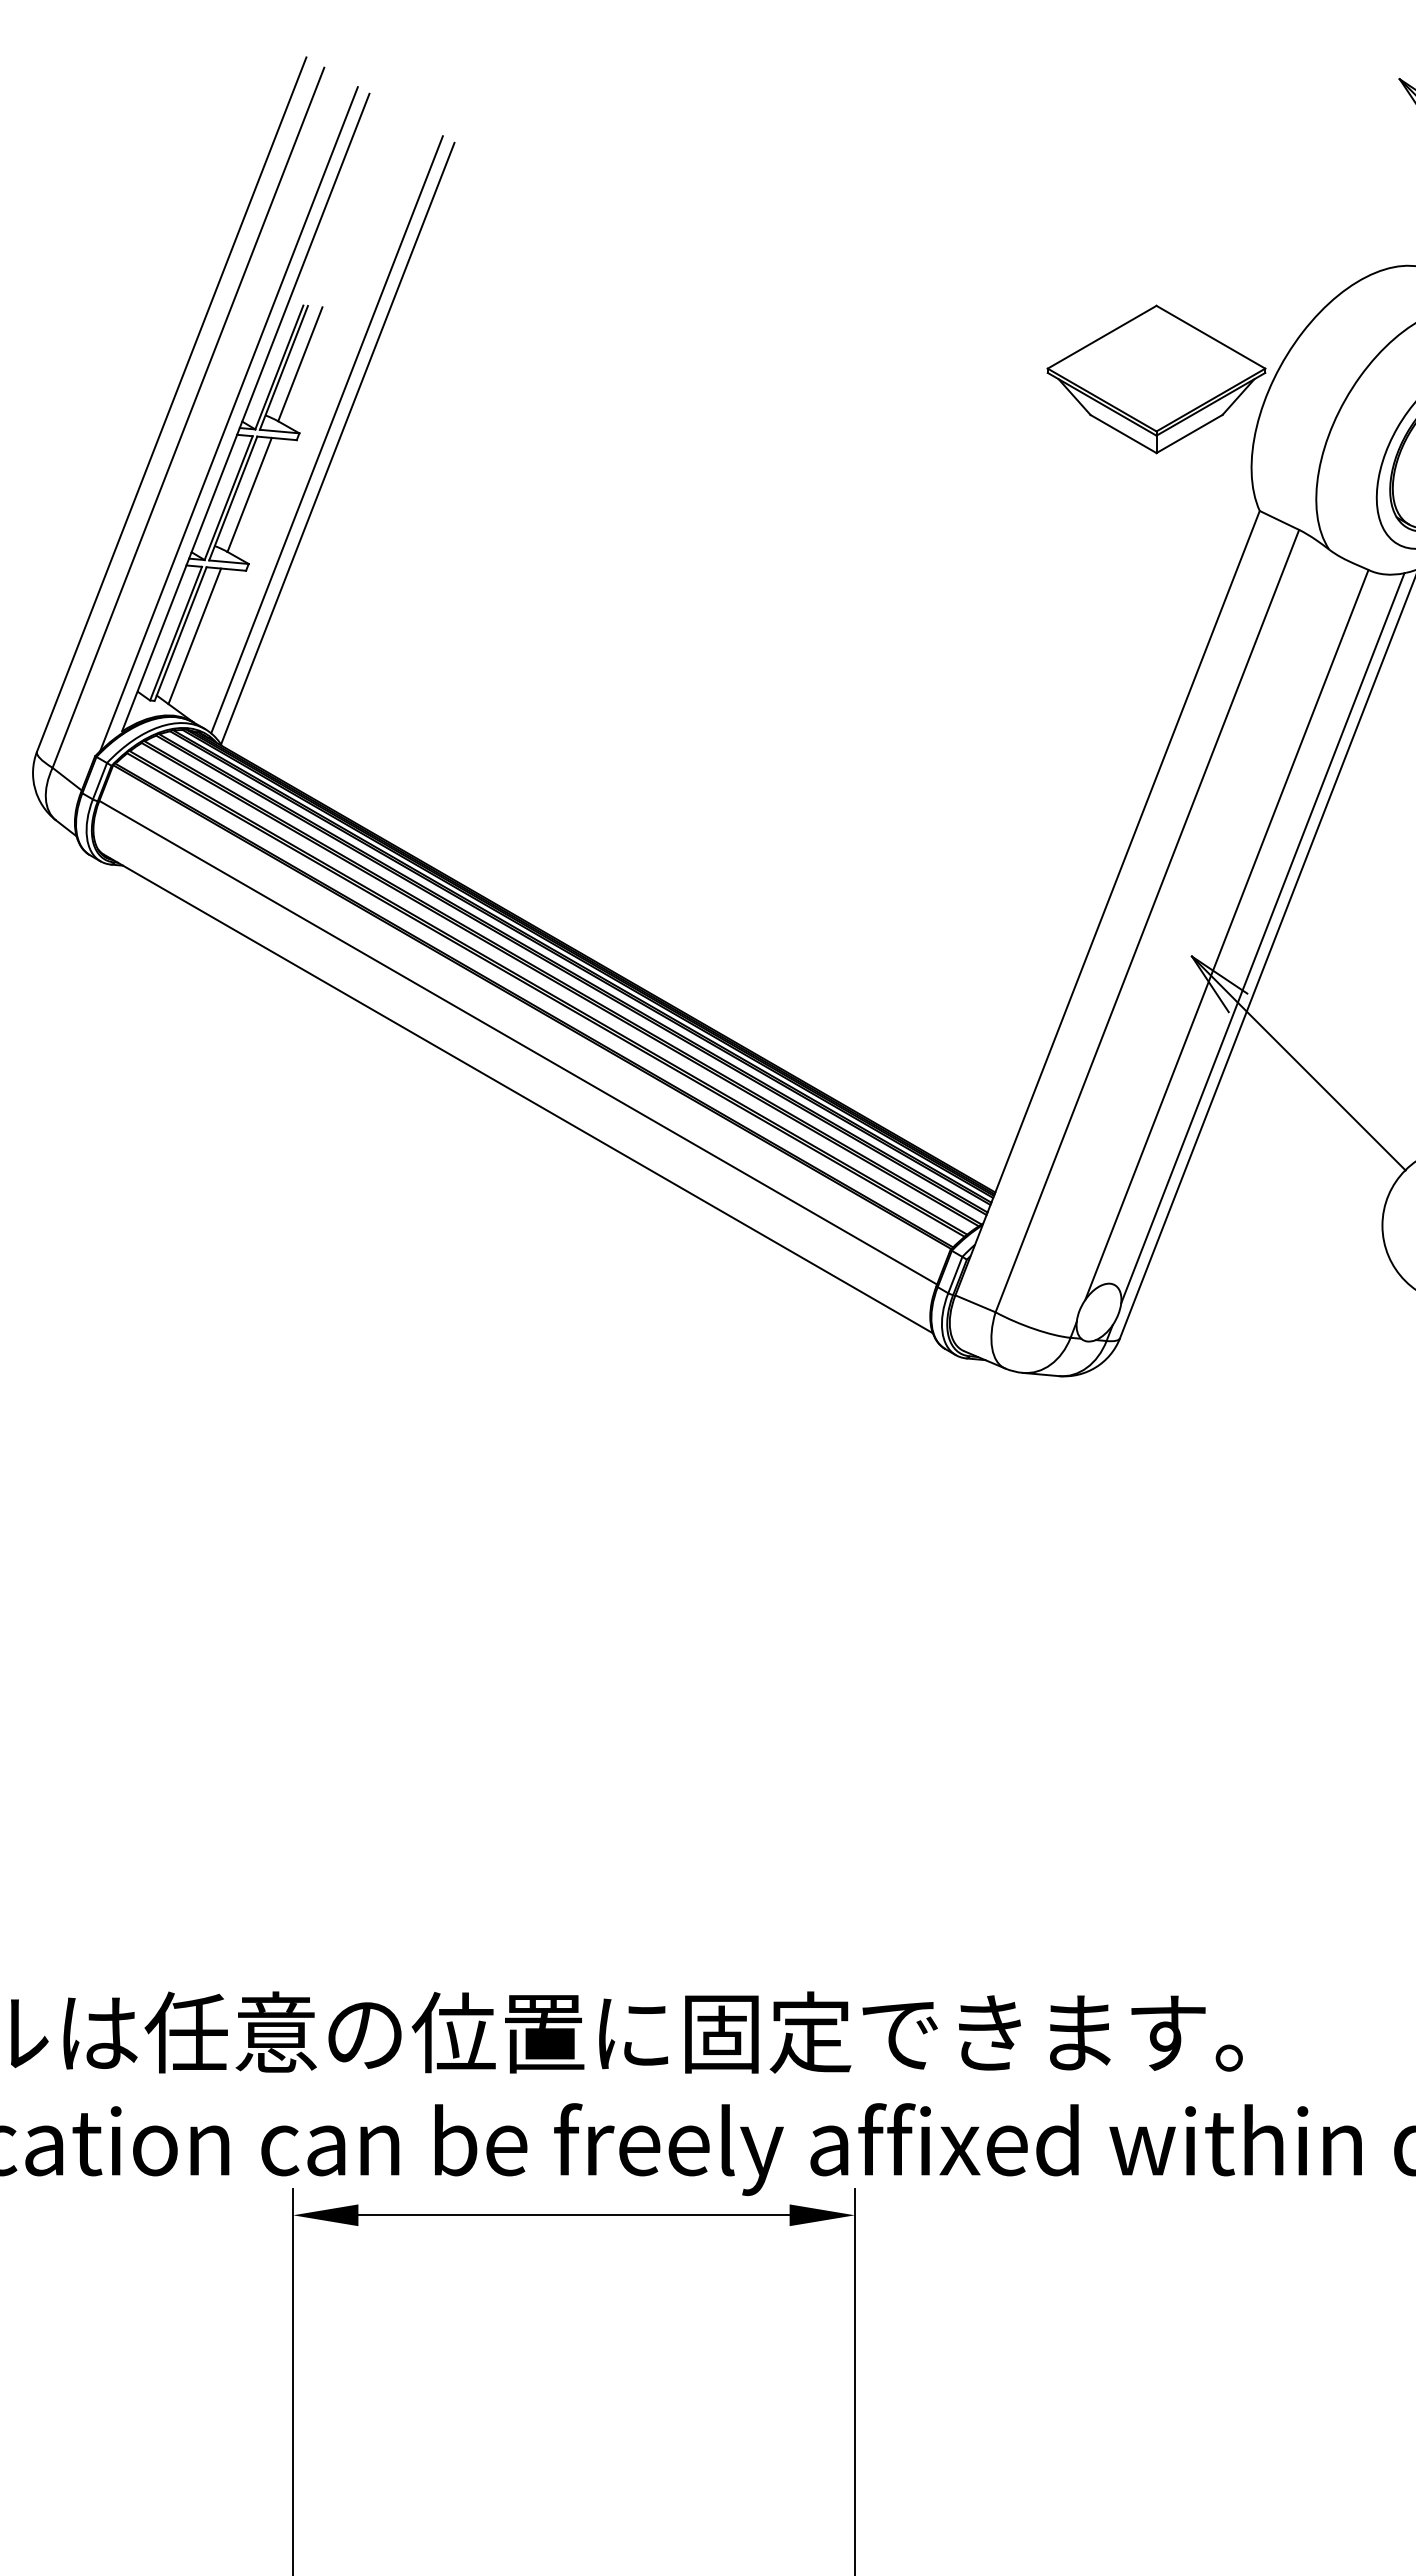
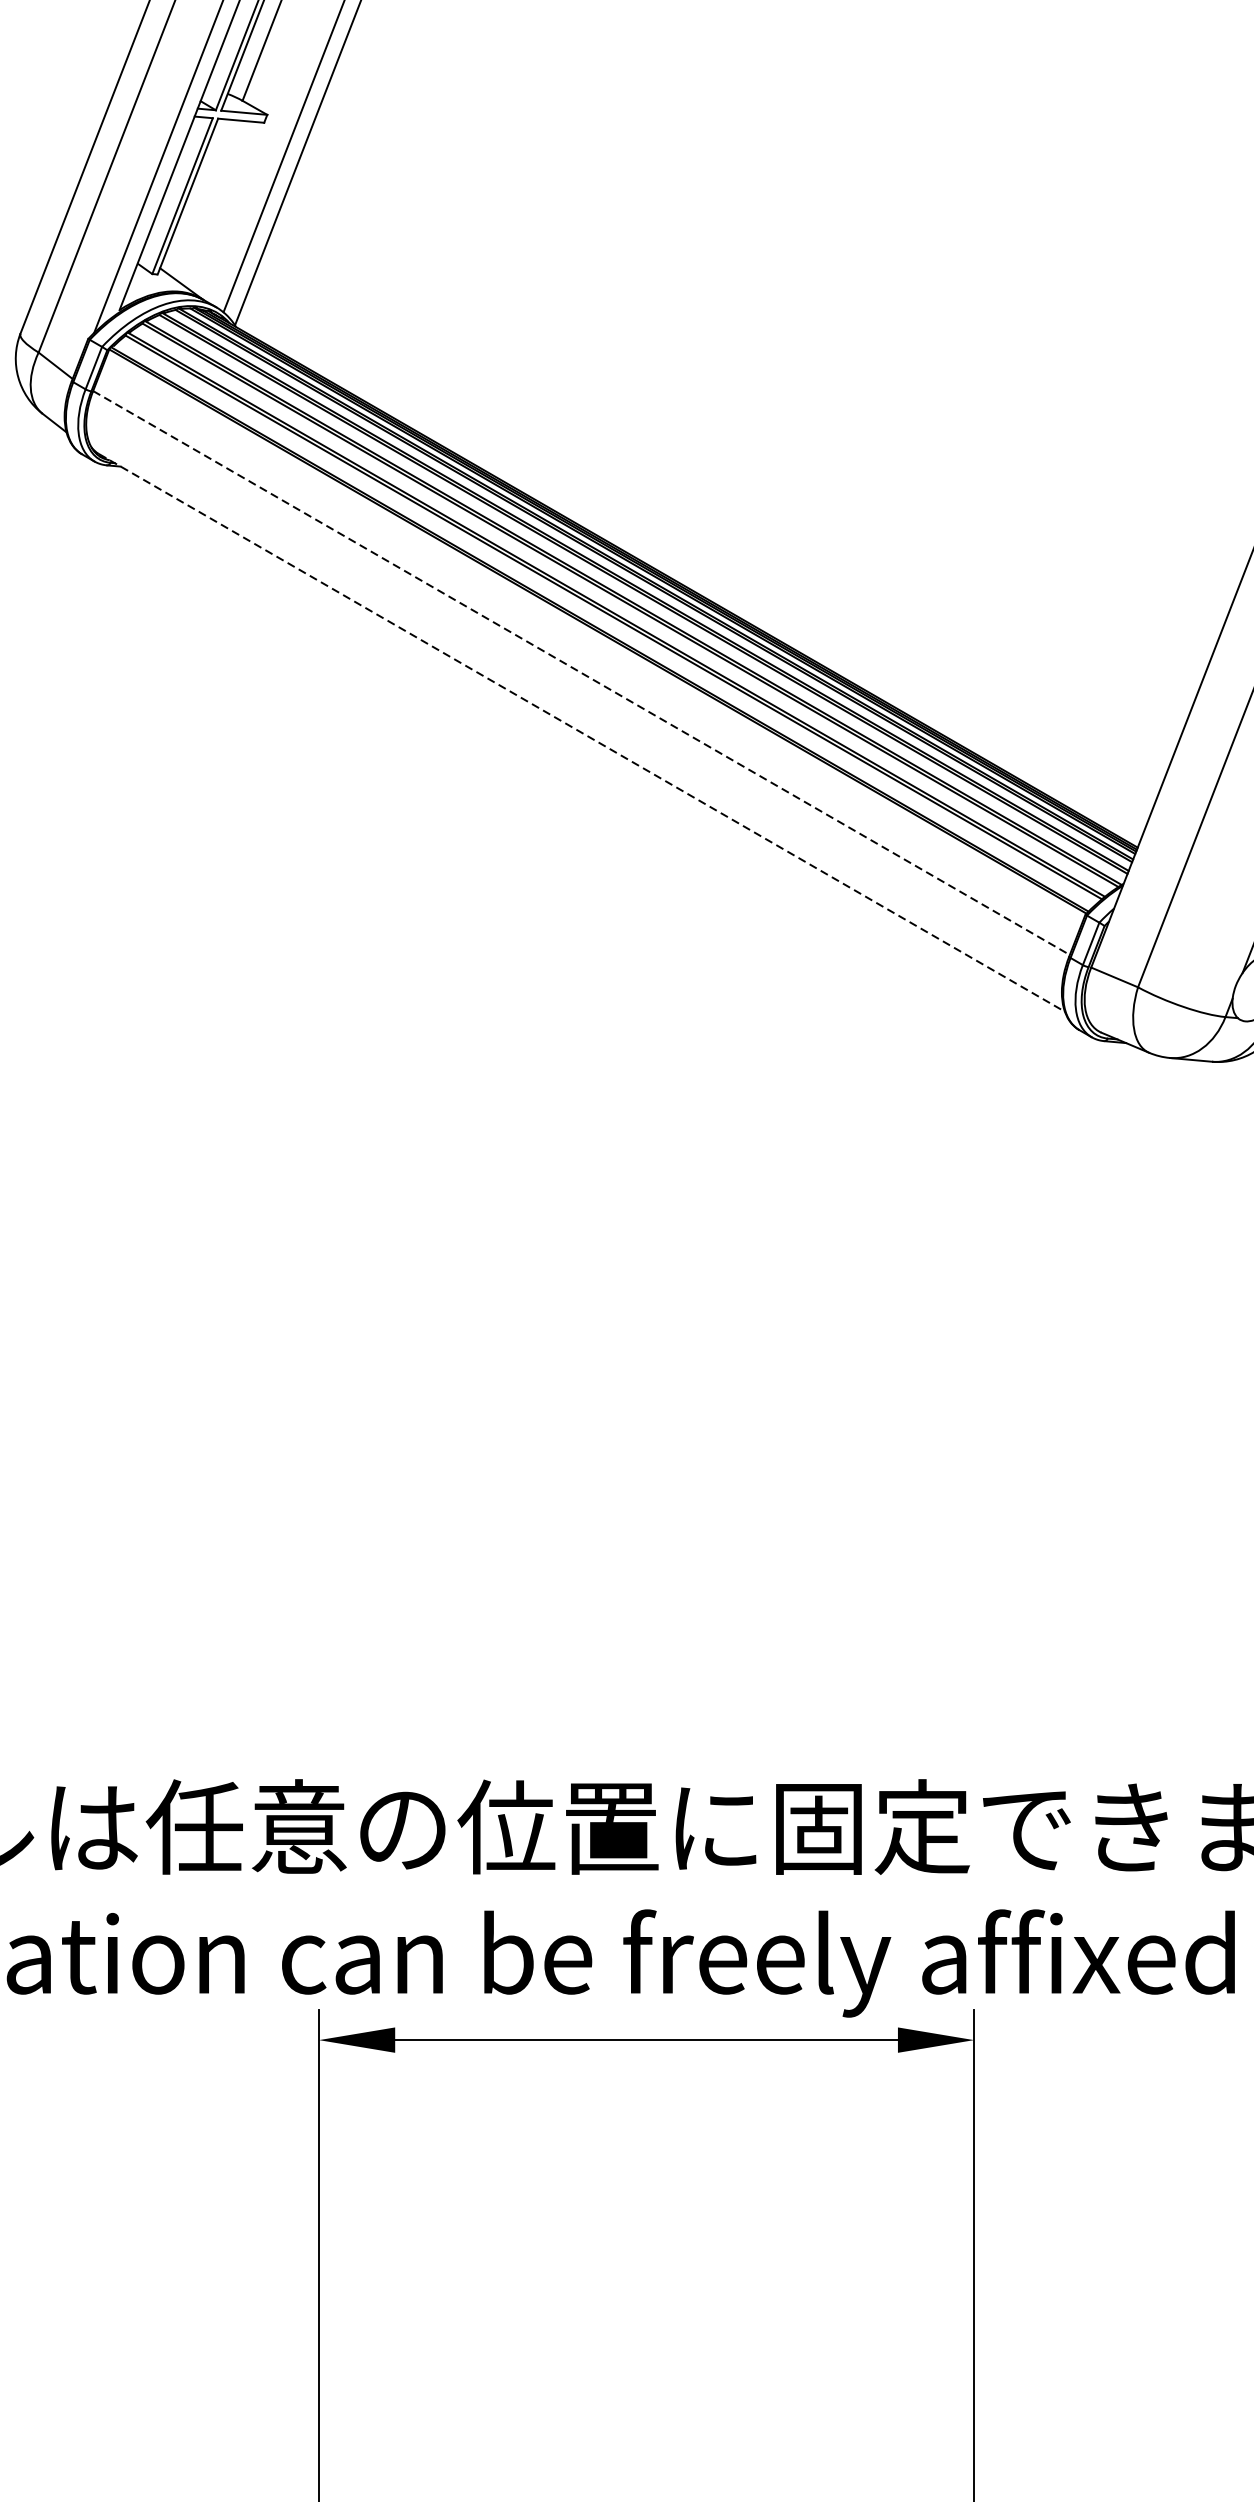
line: (194, 636) -> (204, 199), removed
line: (518, 1042) -> (581, 672), solid -> dashed
line: (518, 1094) -> (581, 733), solid -> dashed

